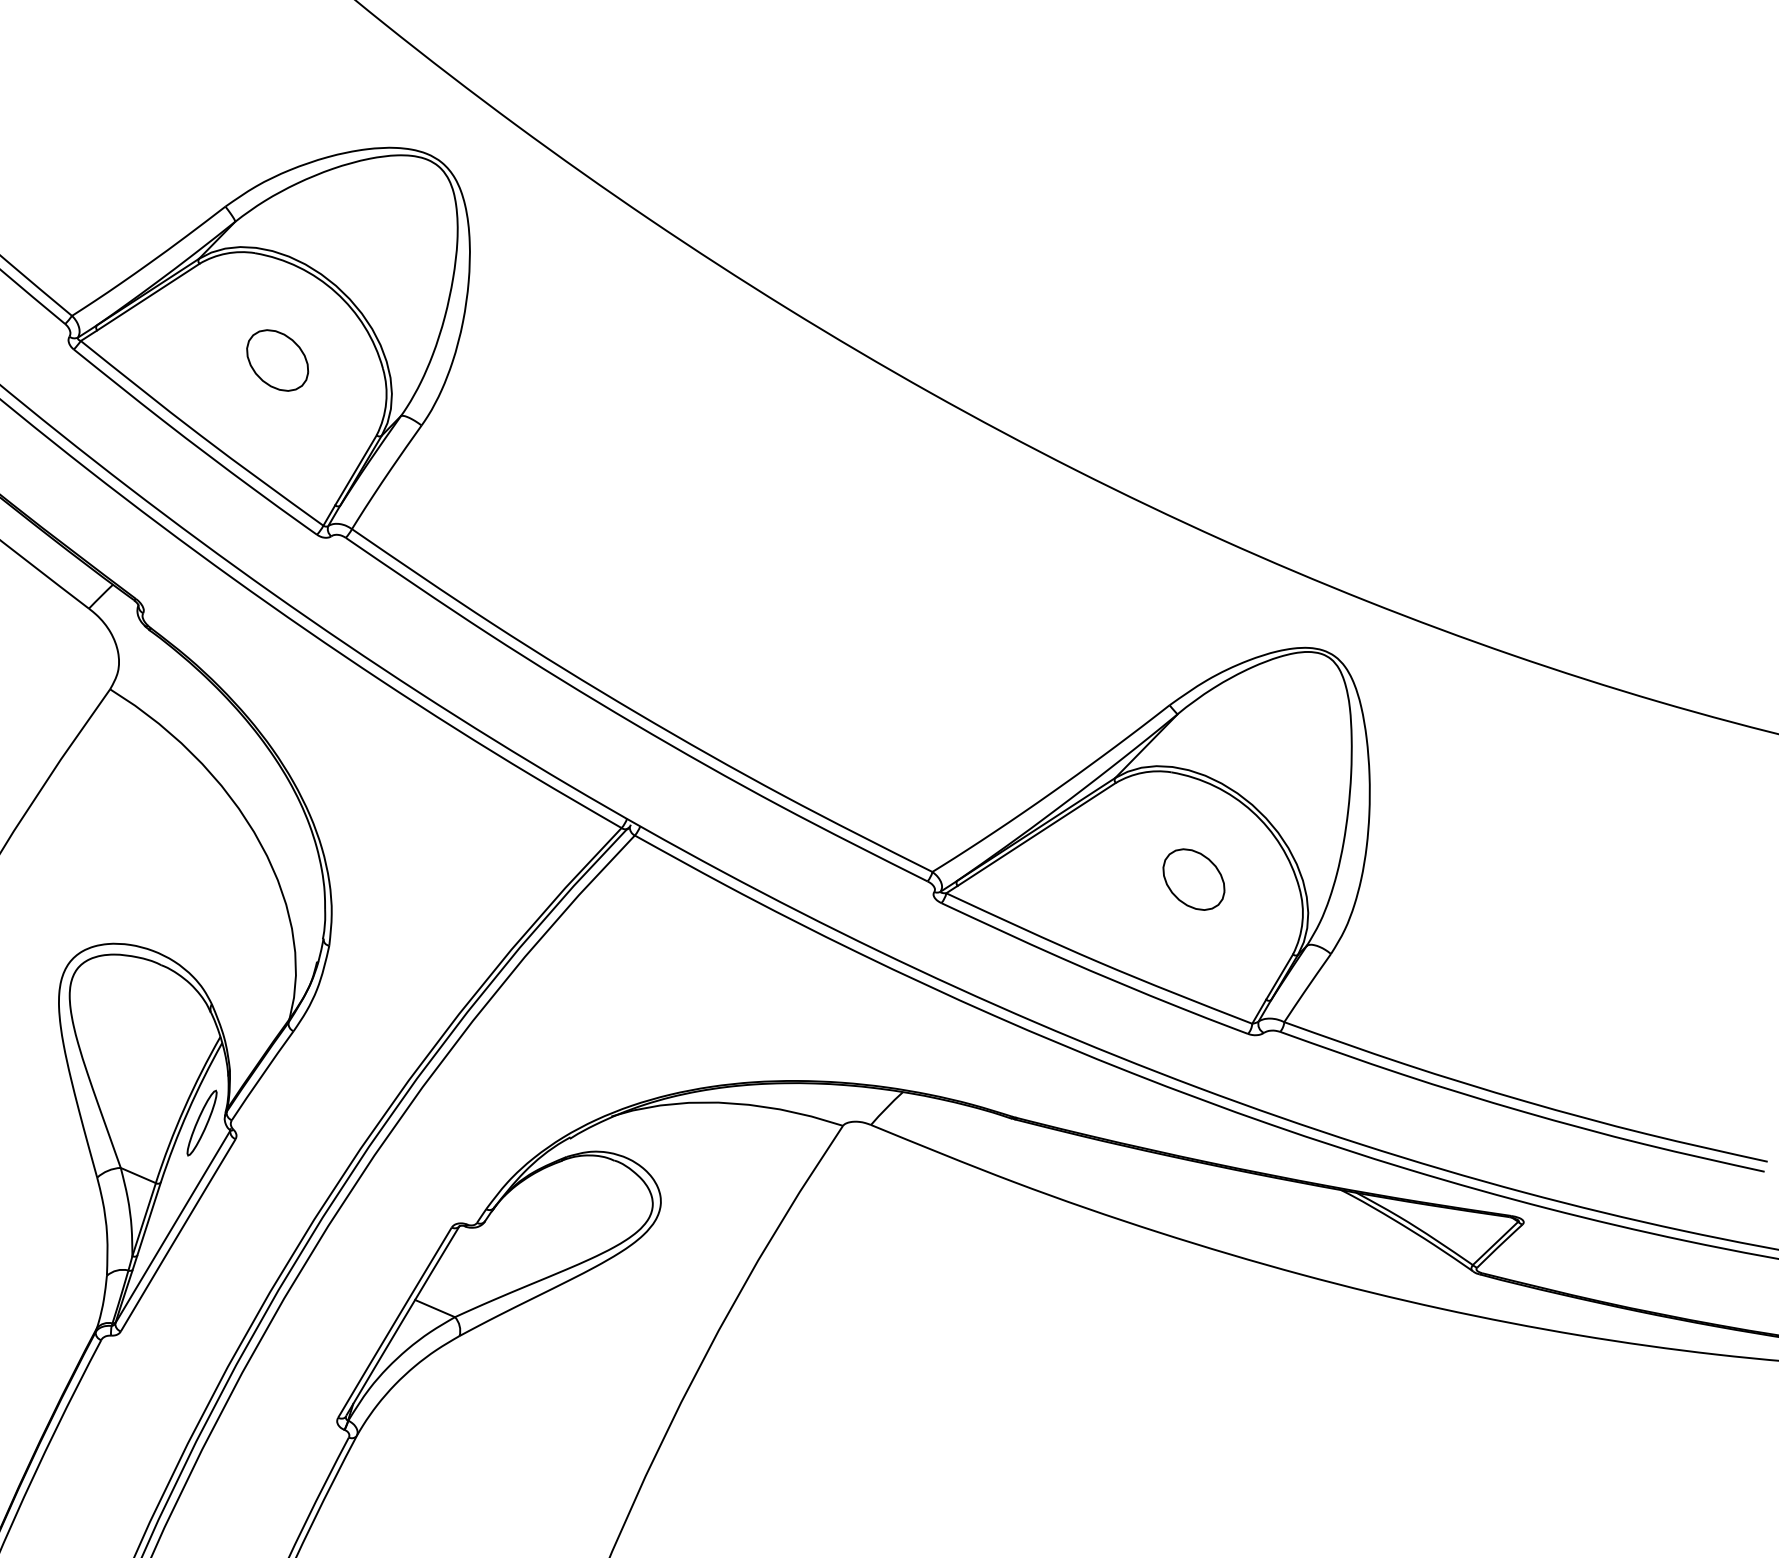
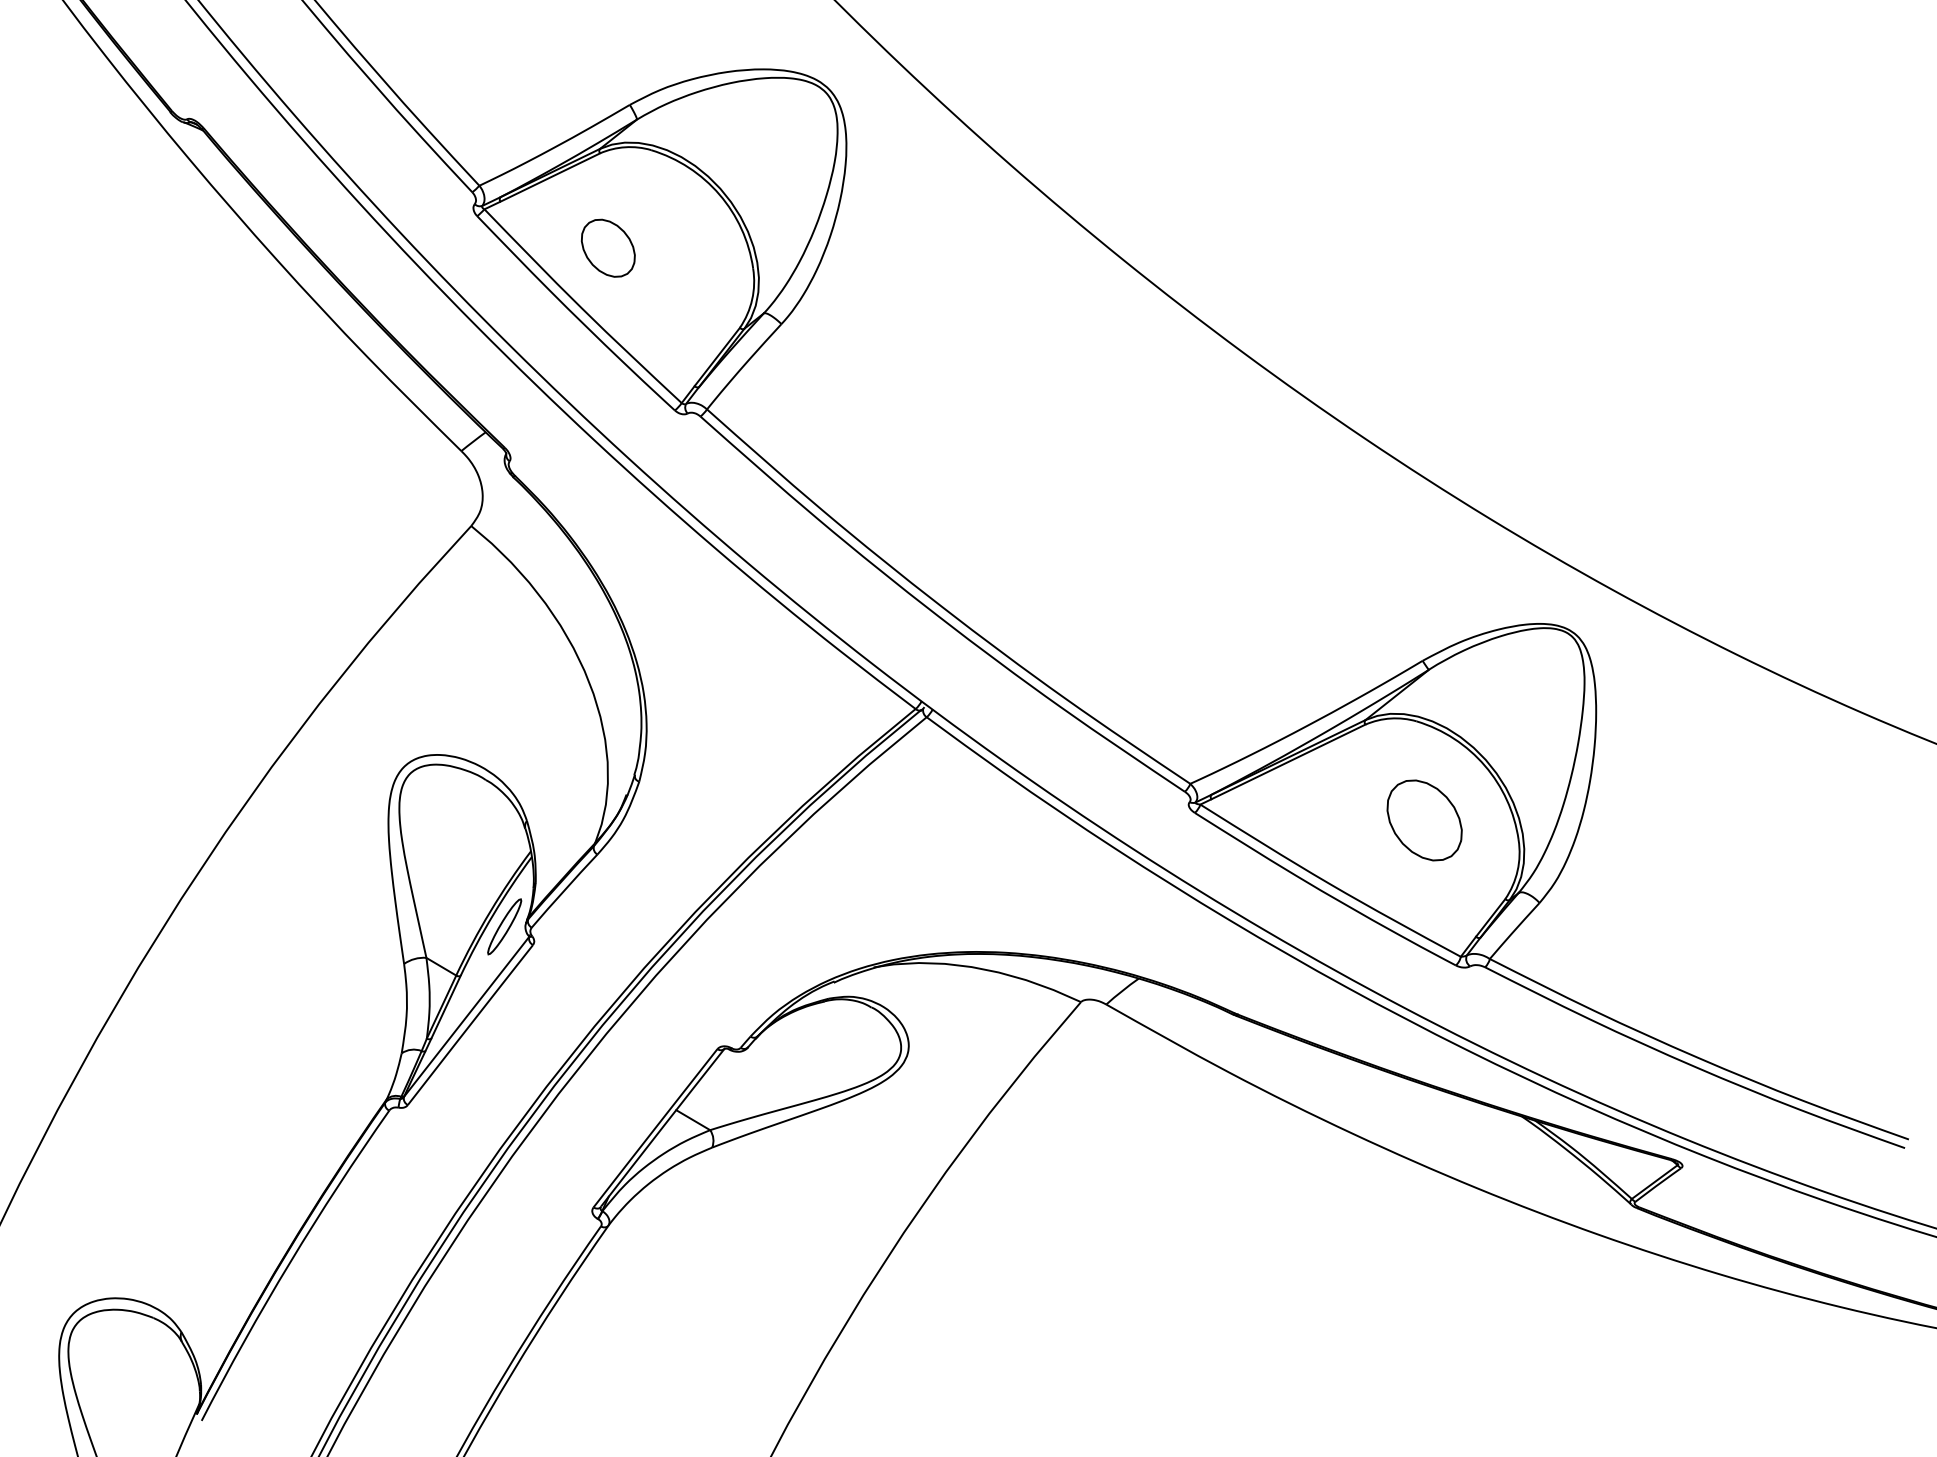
part: (276, 359) -> (607, 247), moved
part: (1193, 879) -> (1424, 820), size x1.4

